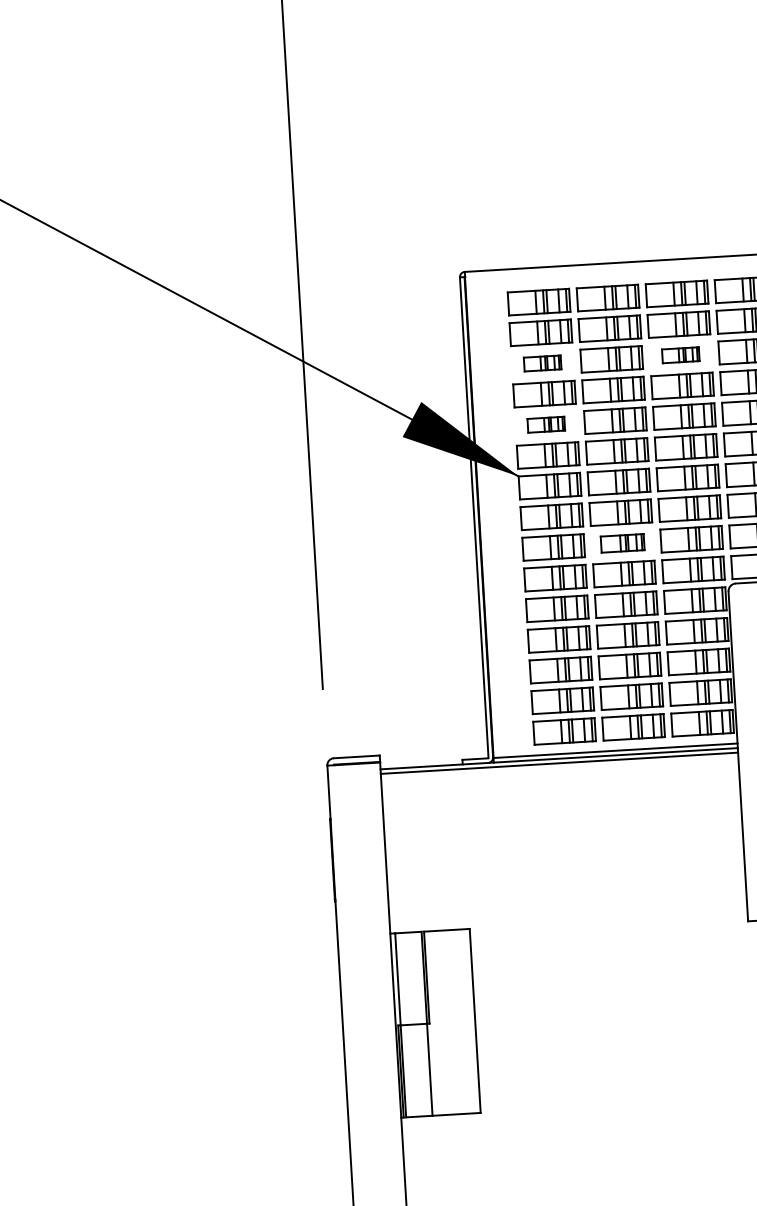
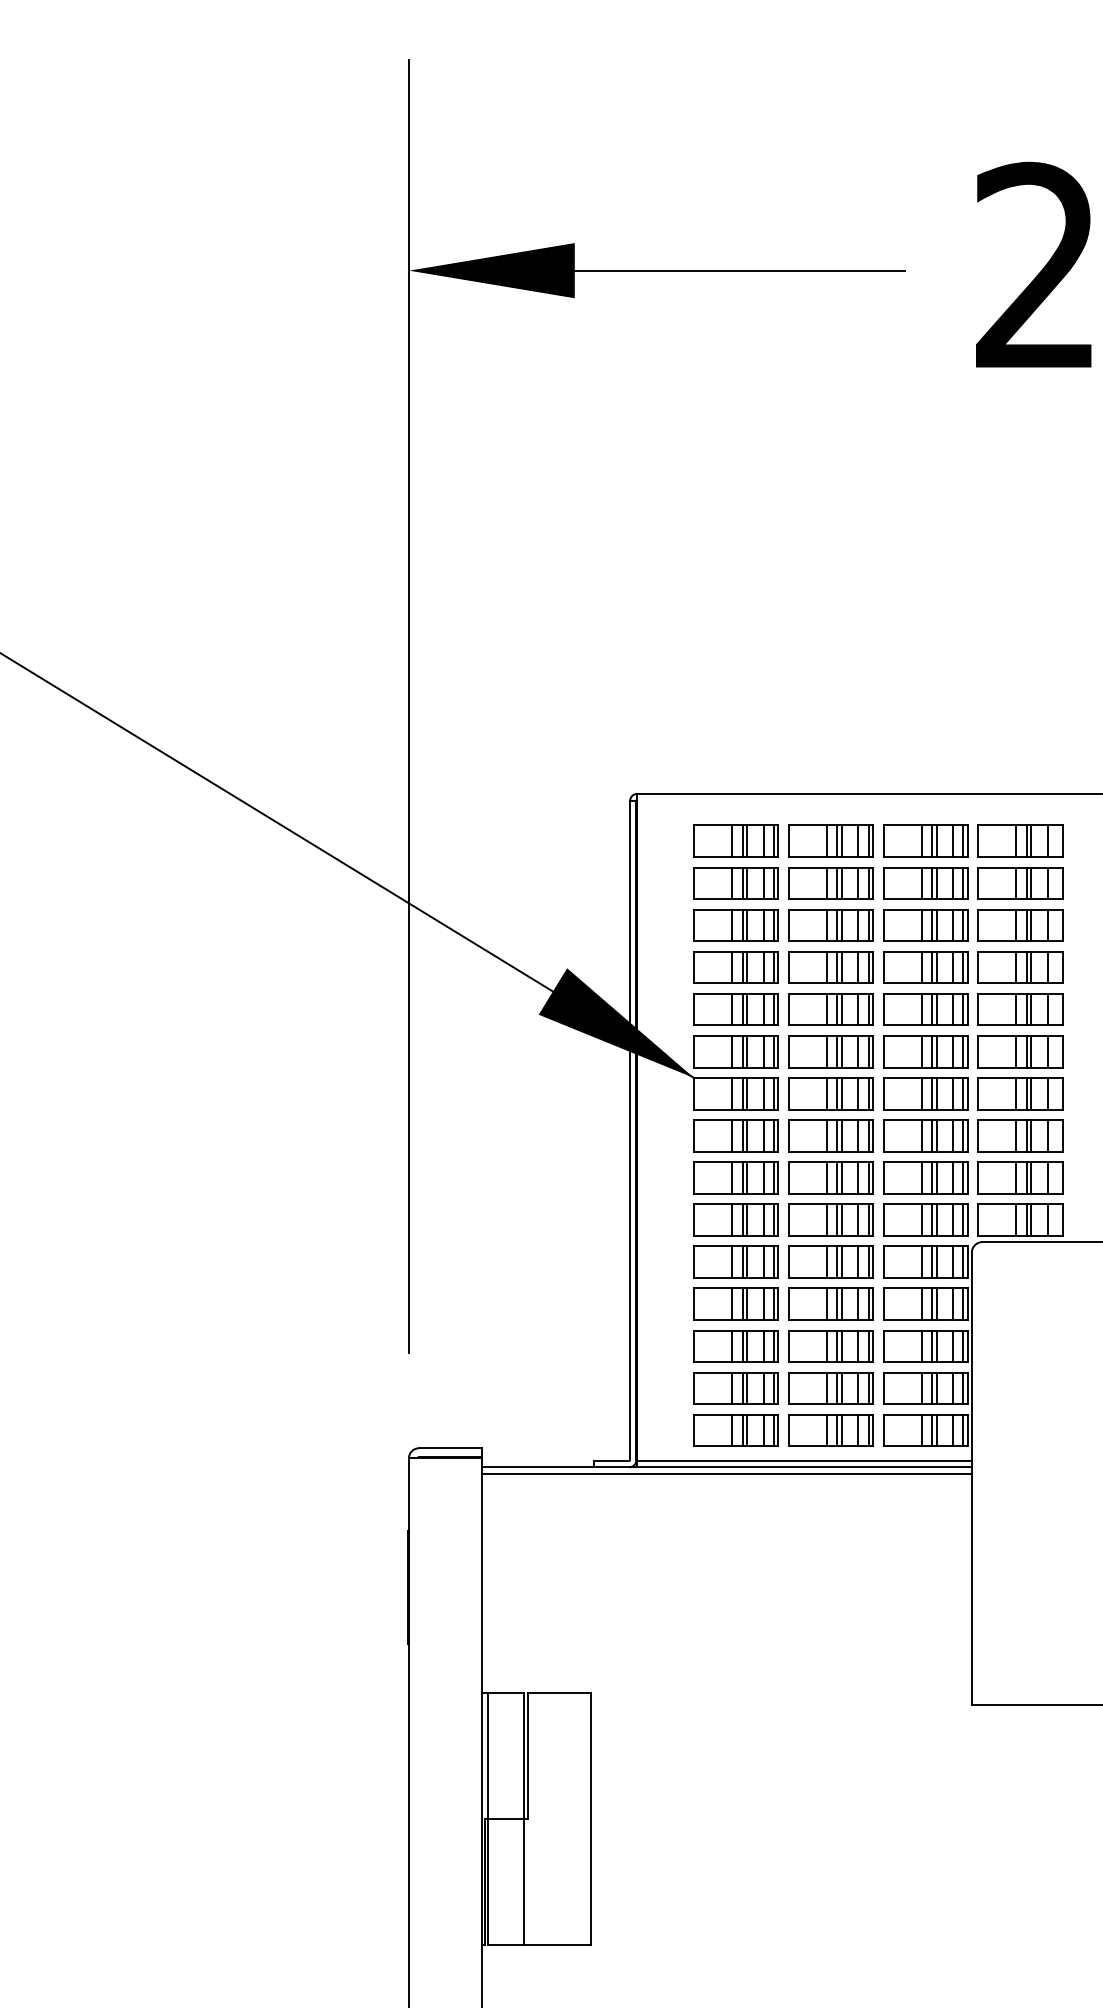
part: (680, 355) -> (925, 925), size x1.67
part: (542, 363) -> (735, 925), size x1.67
part: (545, 424) -> (735, 1009), size x1.67
part: (622, 543) -> (830, 1177), size x1.43

